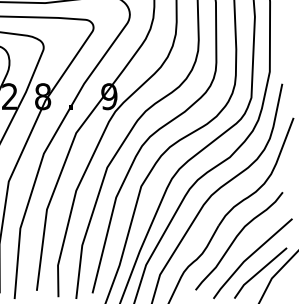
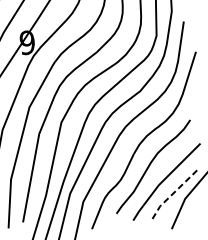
line: (258, 272) -> (172, 194), solid -> dashed

